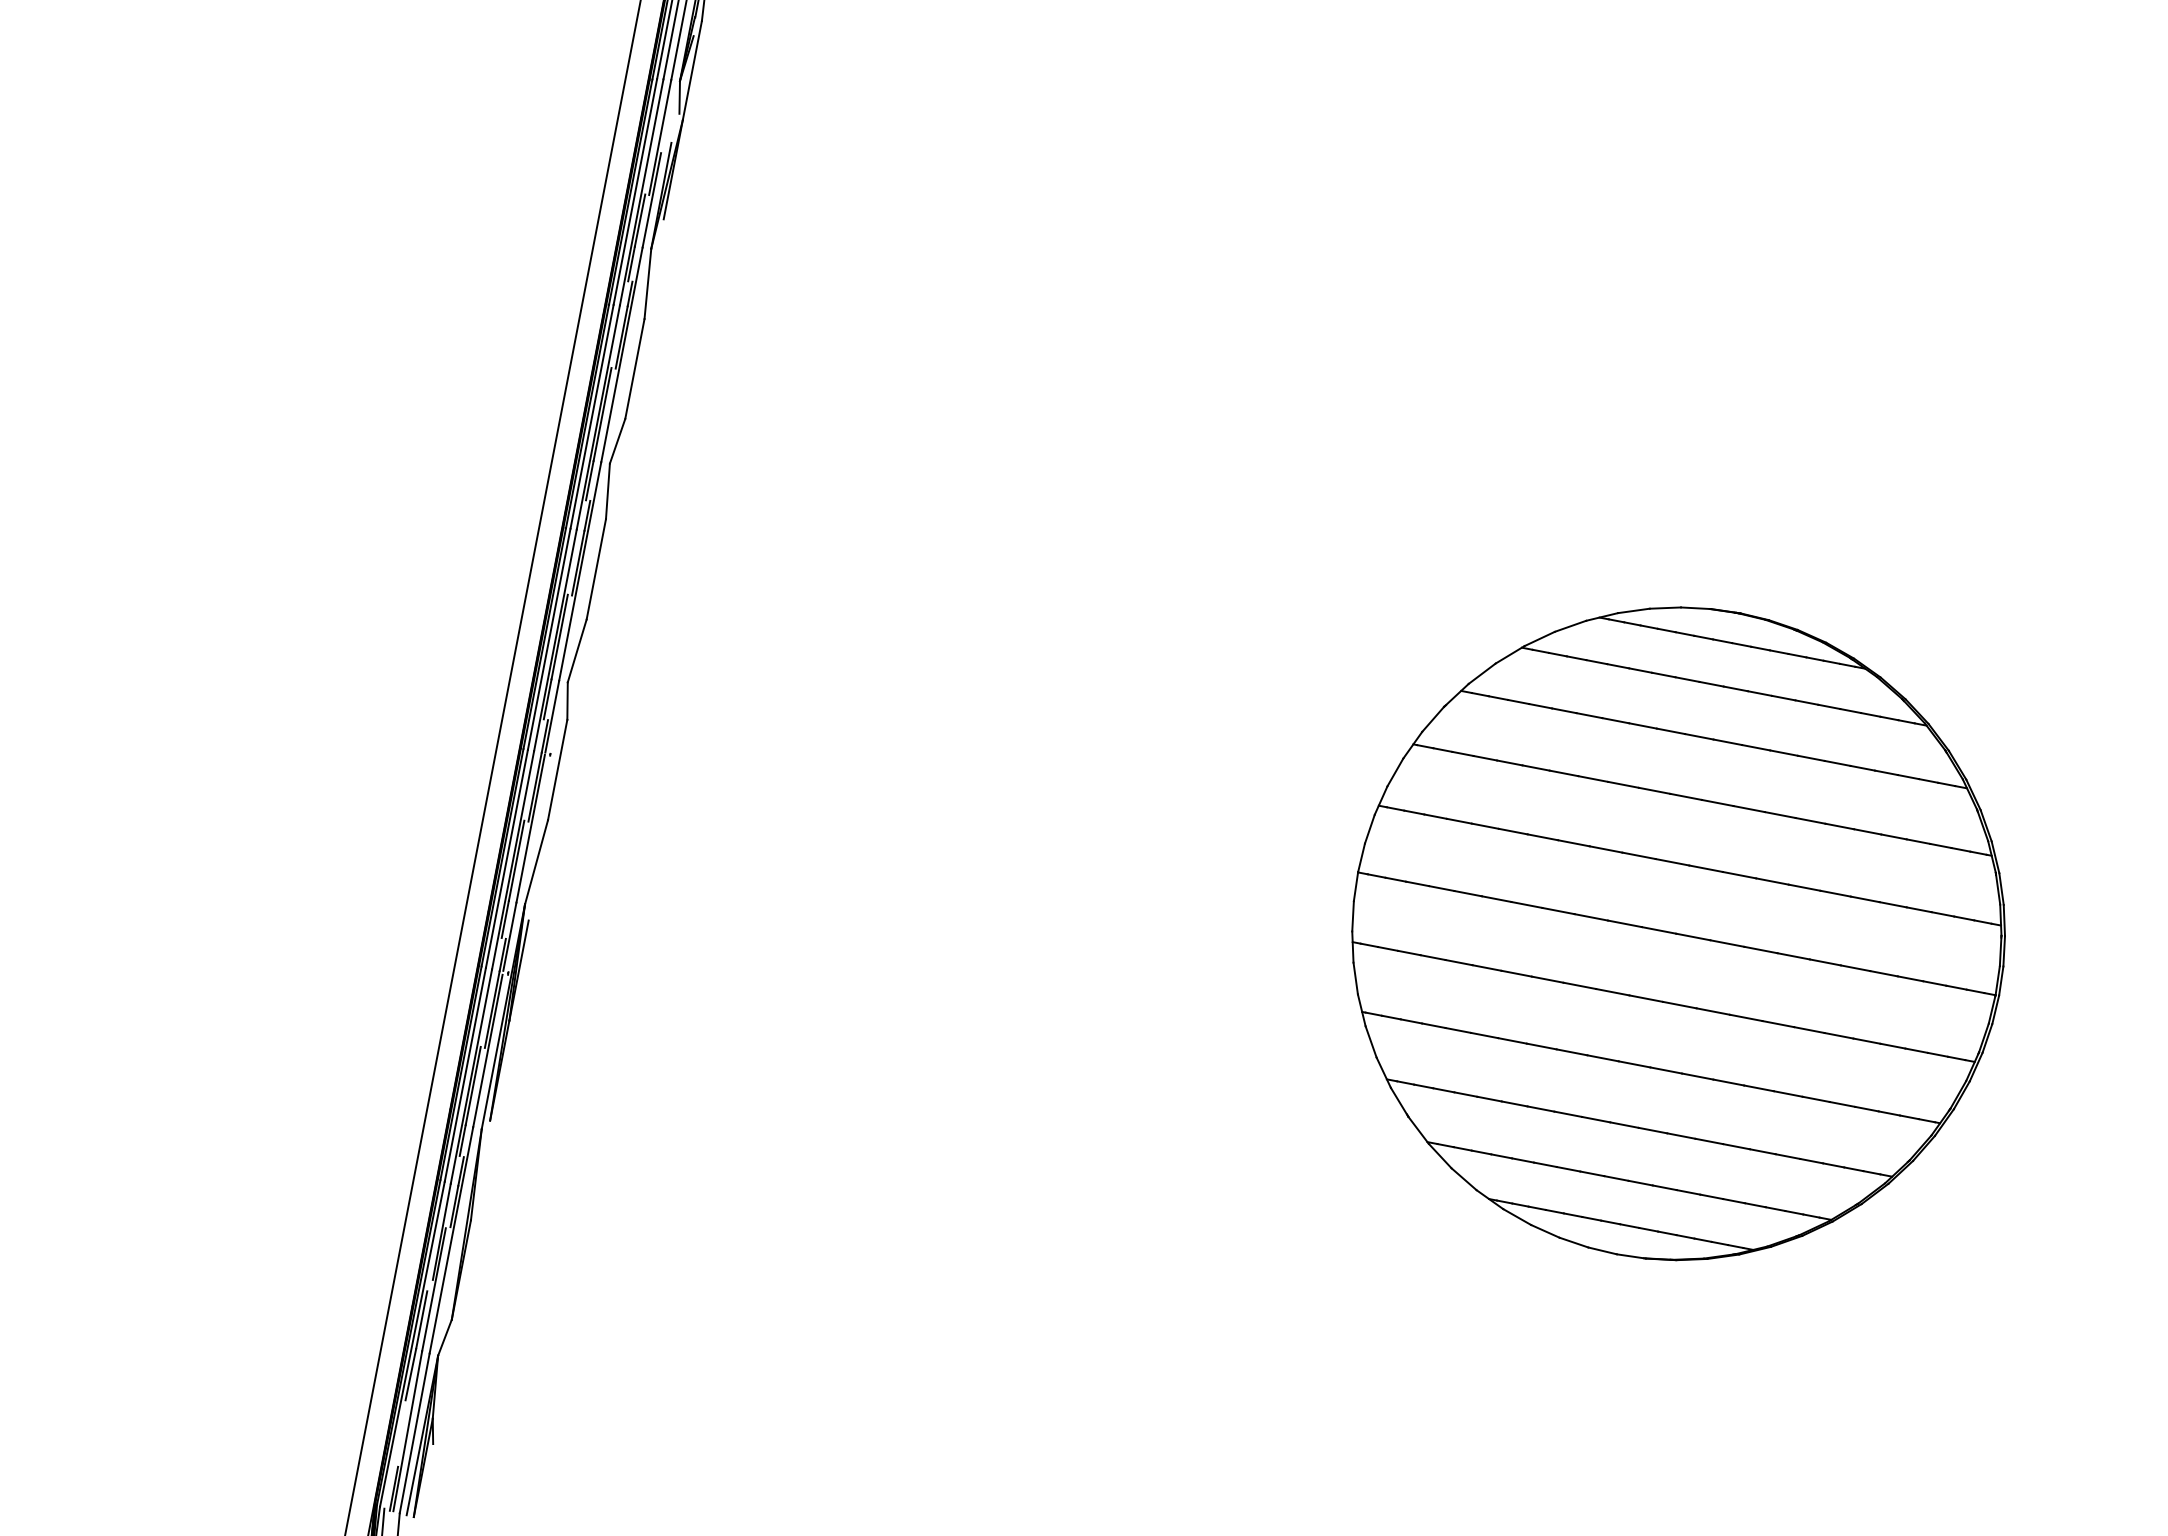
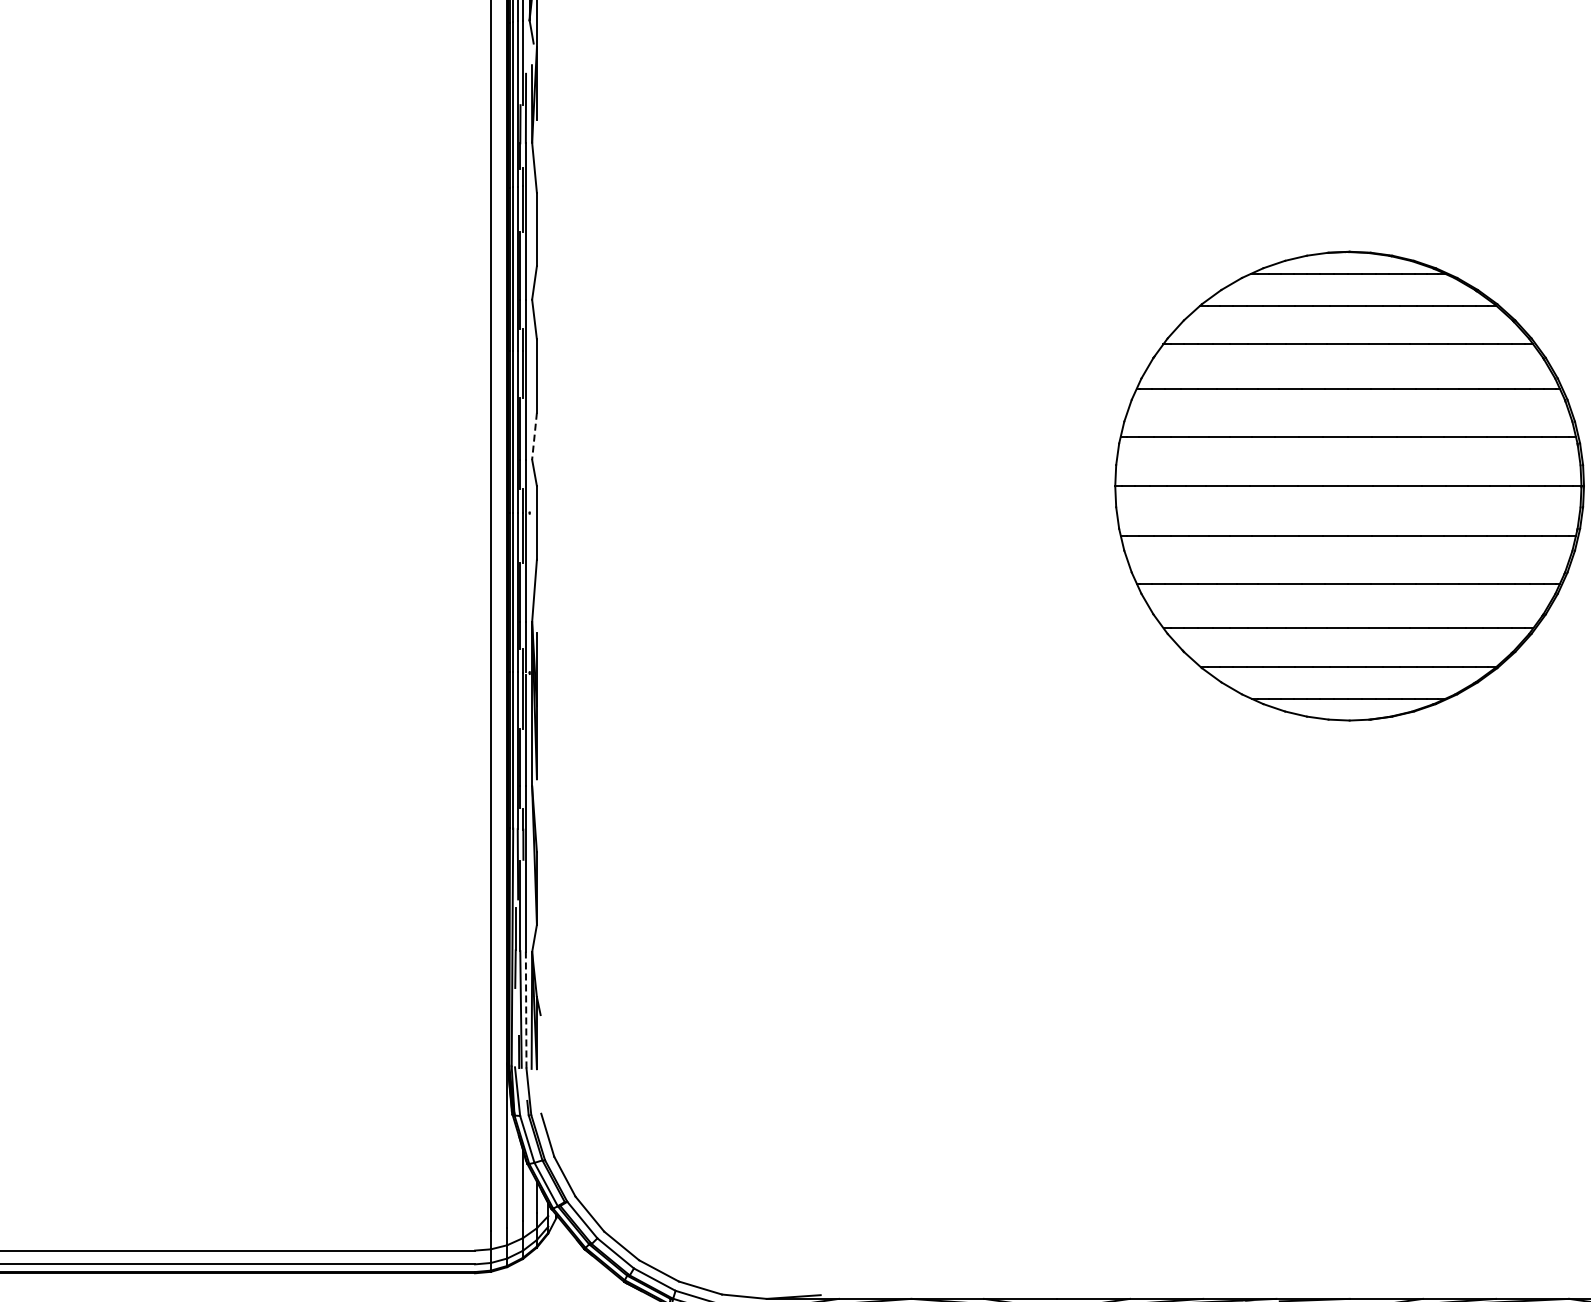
line: (577, 651) -> (534, 436), solid -> dashed
line: (415, 1432) -> (526, 1009), solid -> dashed

